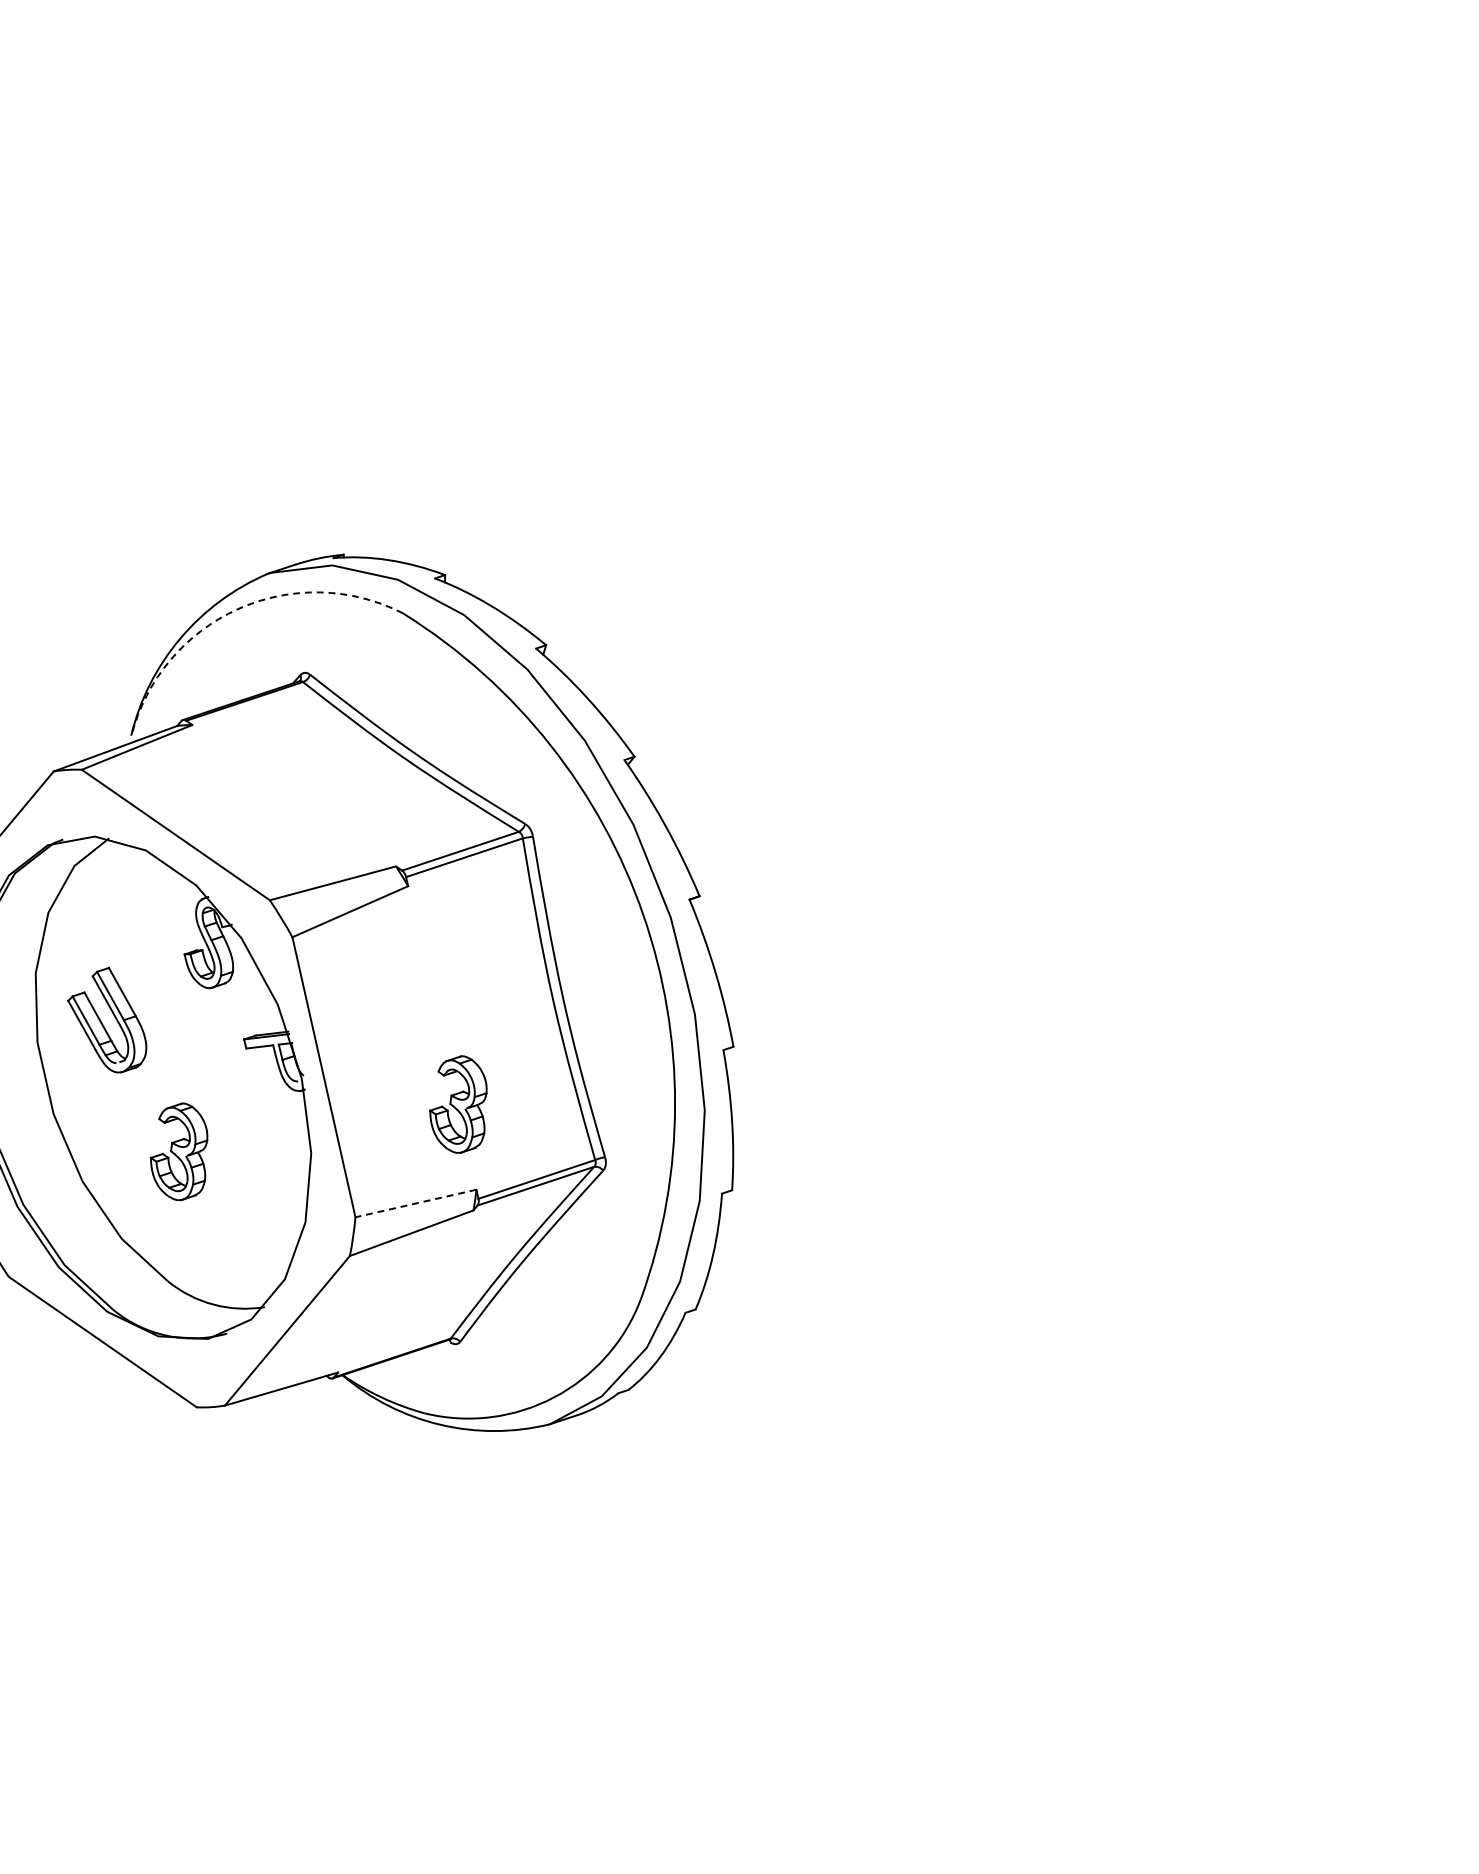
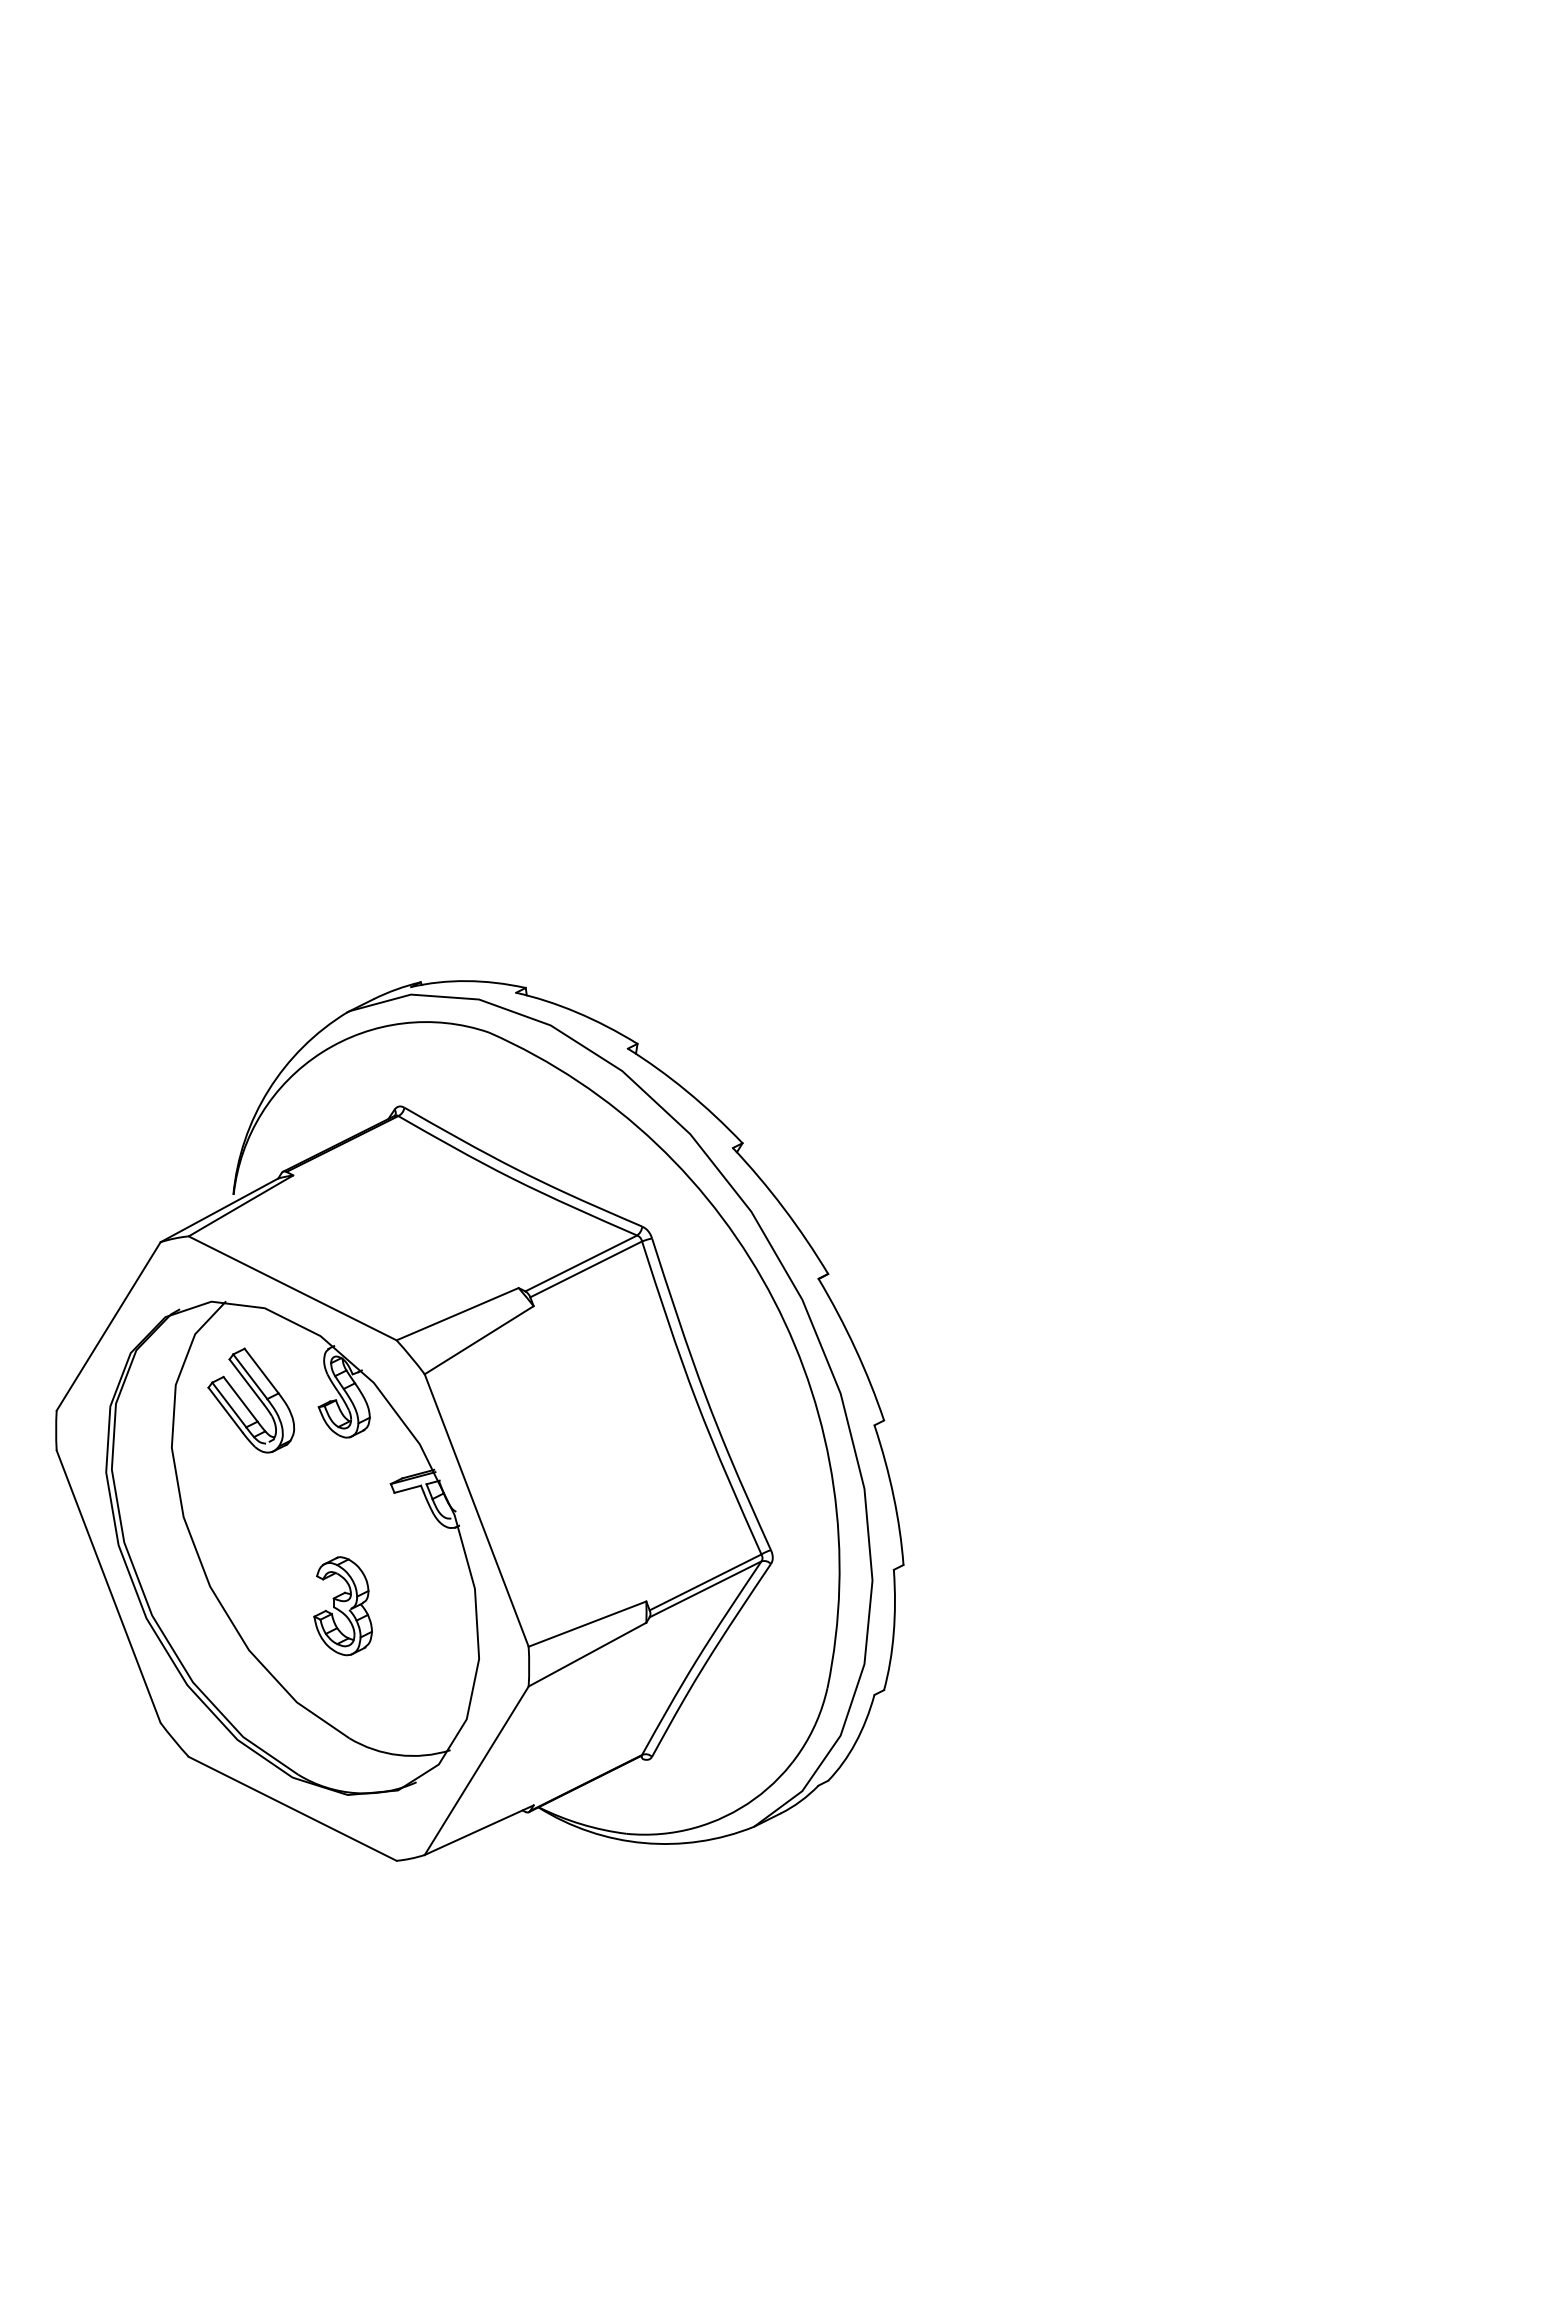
arc: (238, 609) -> (322, 1052), dashed -> solid
part: (112, 1015) -> (255, 1395), moved
part: (459, 1104) -> (616, 1518), removed
line: (415, 1203) -> (587, 1624), dashed -> solid

